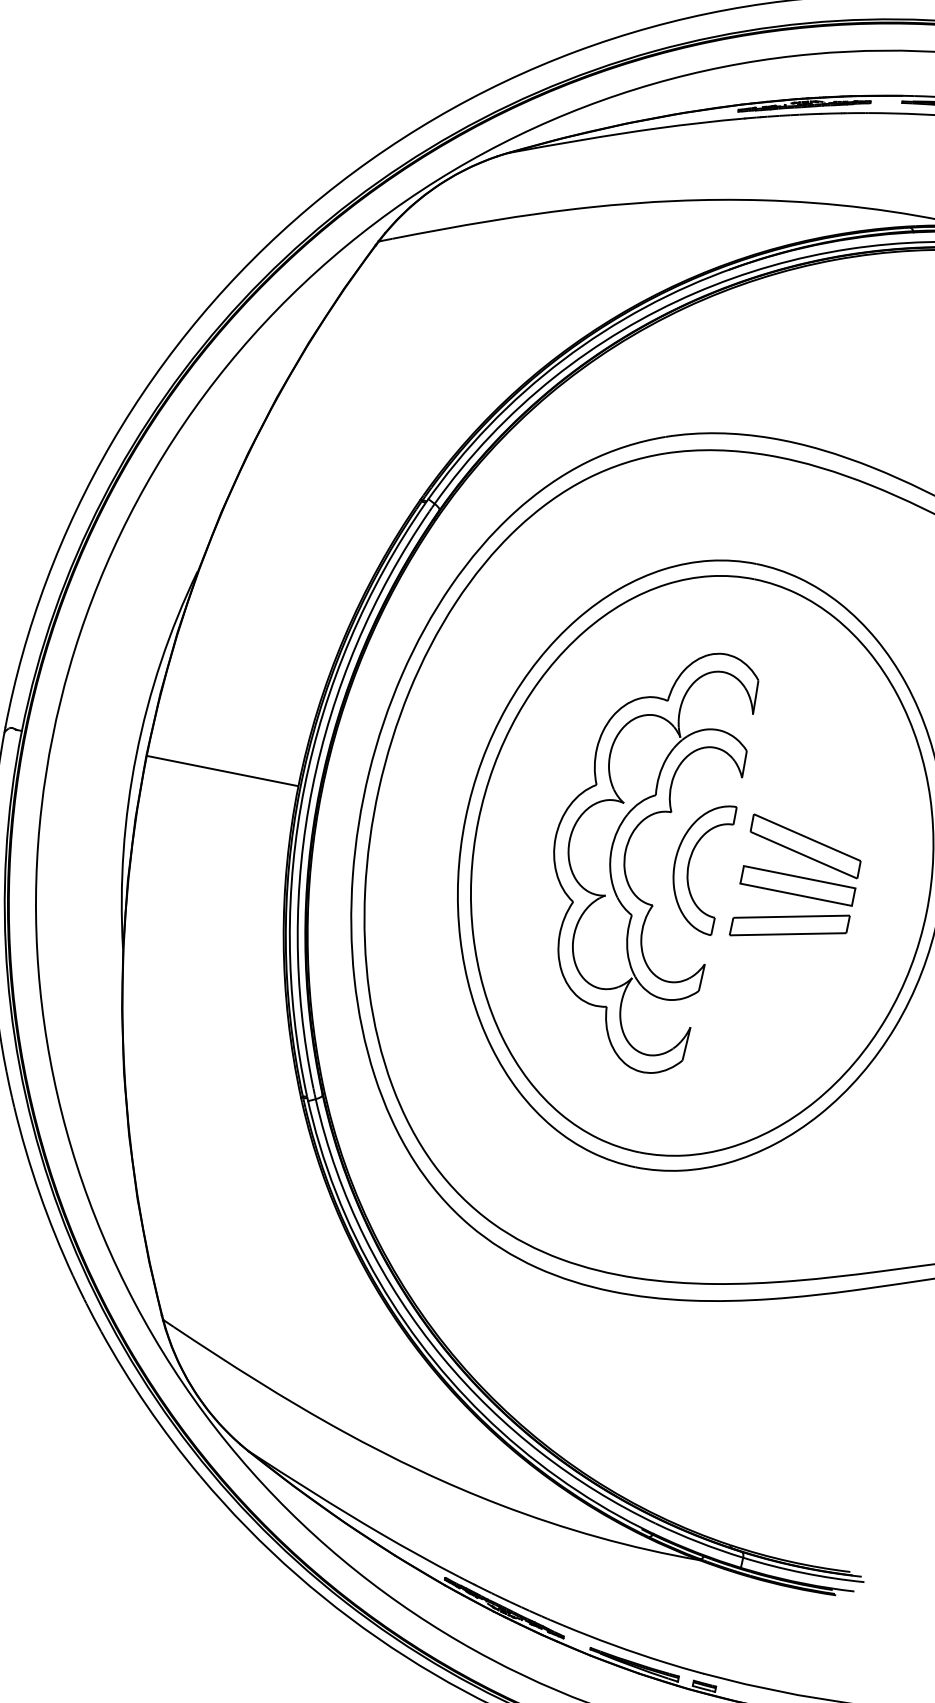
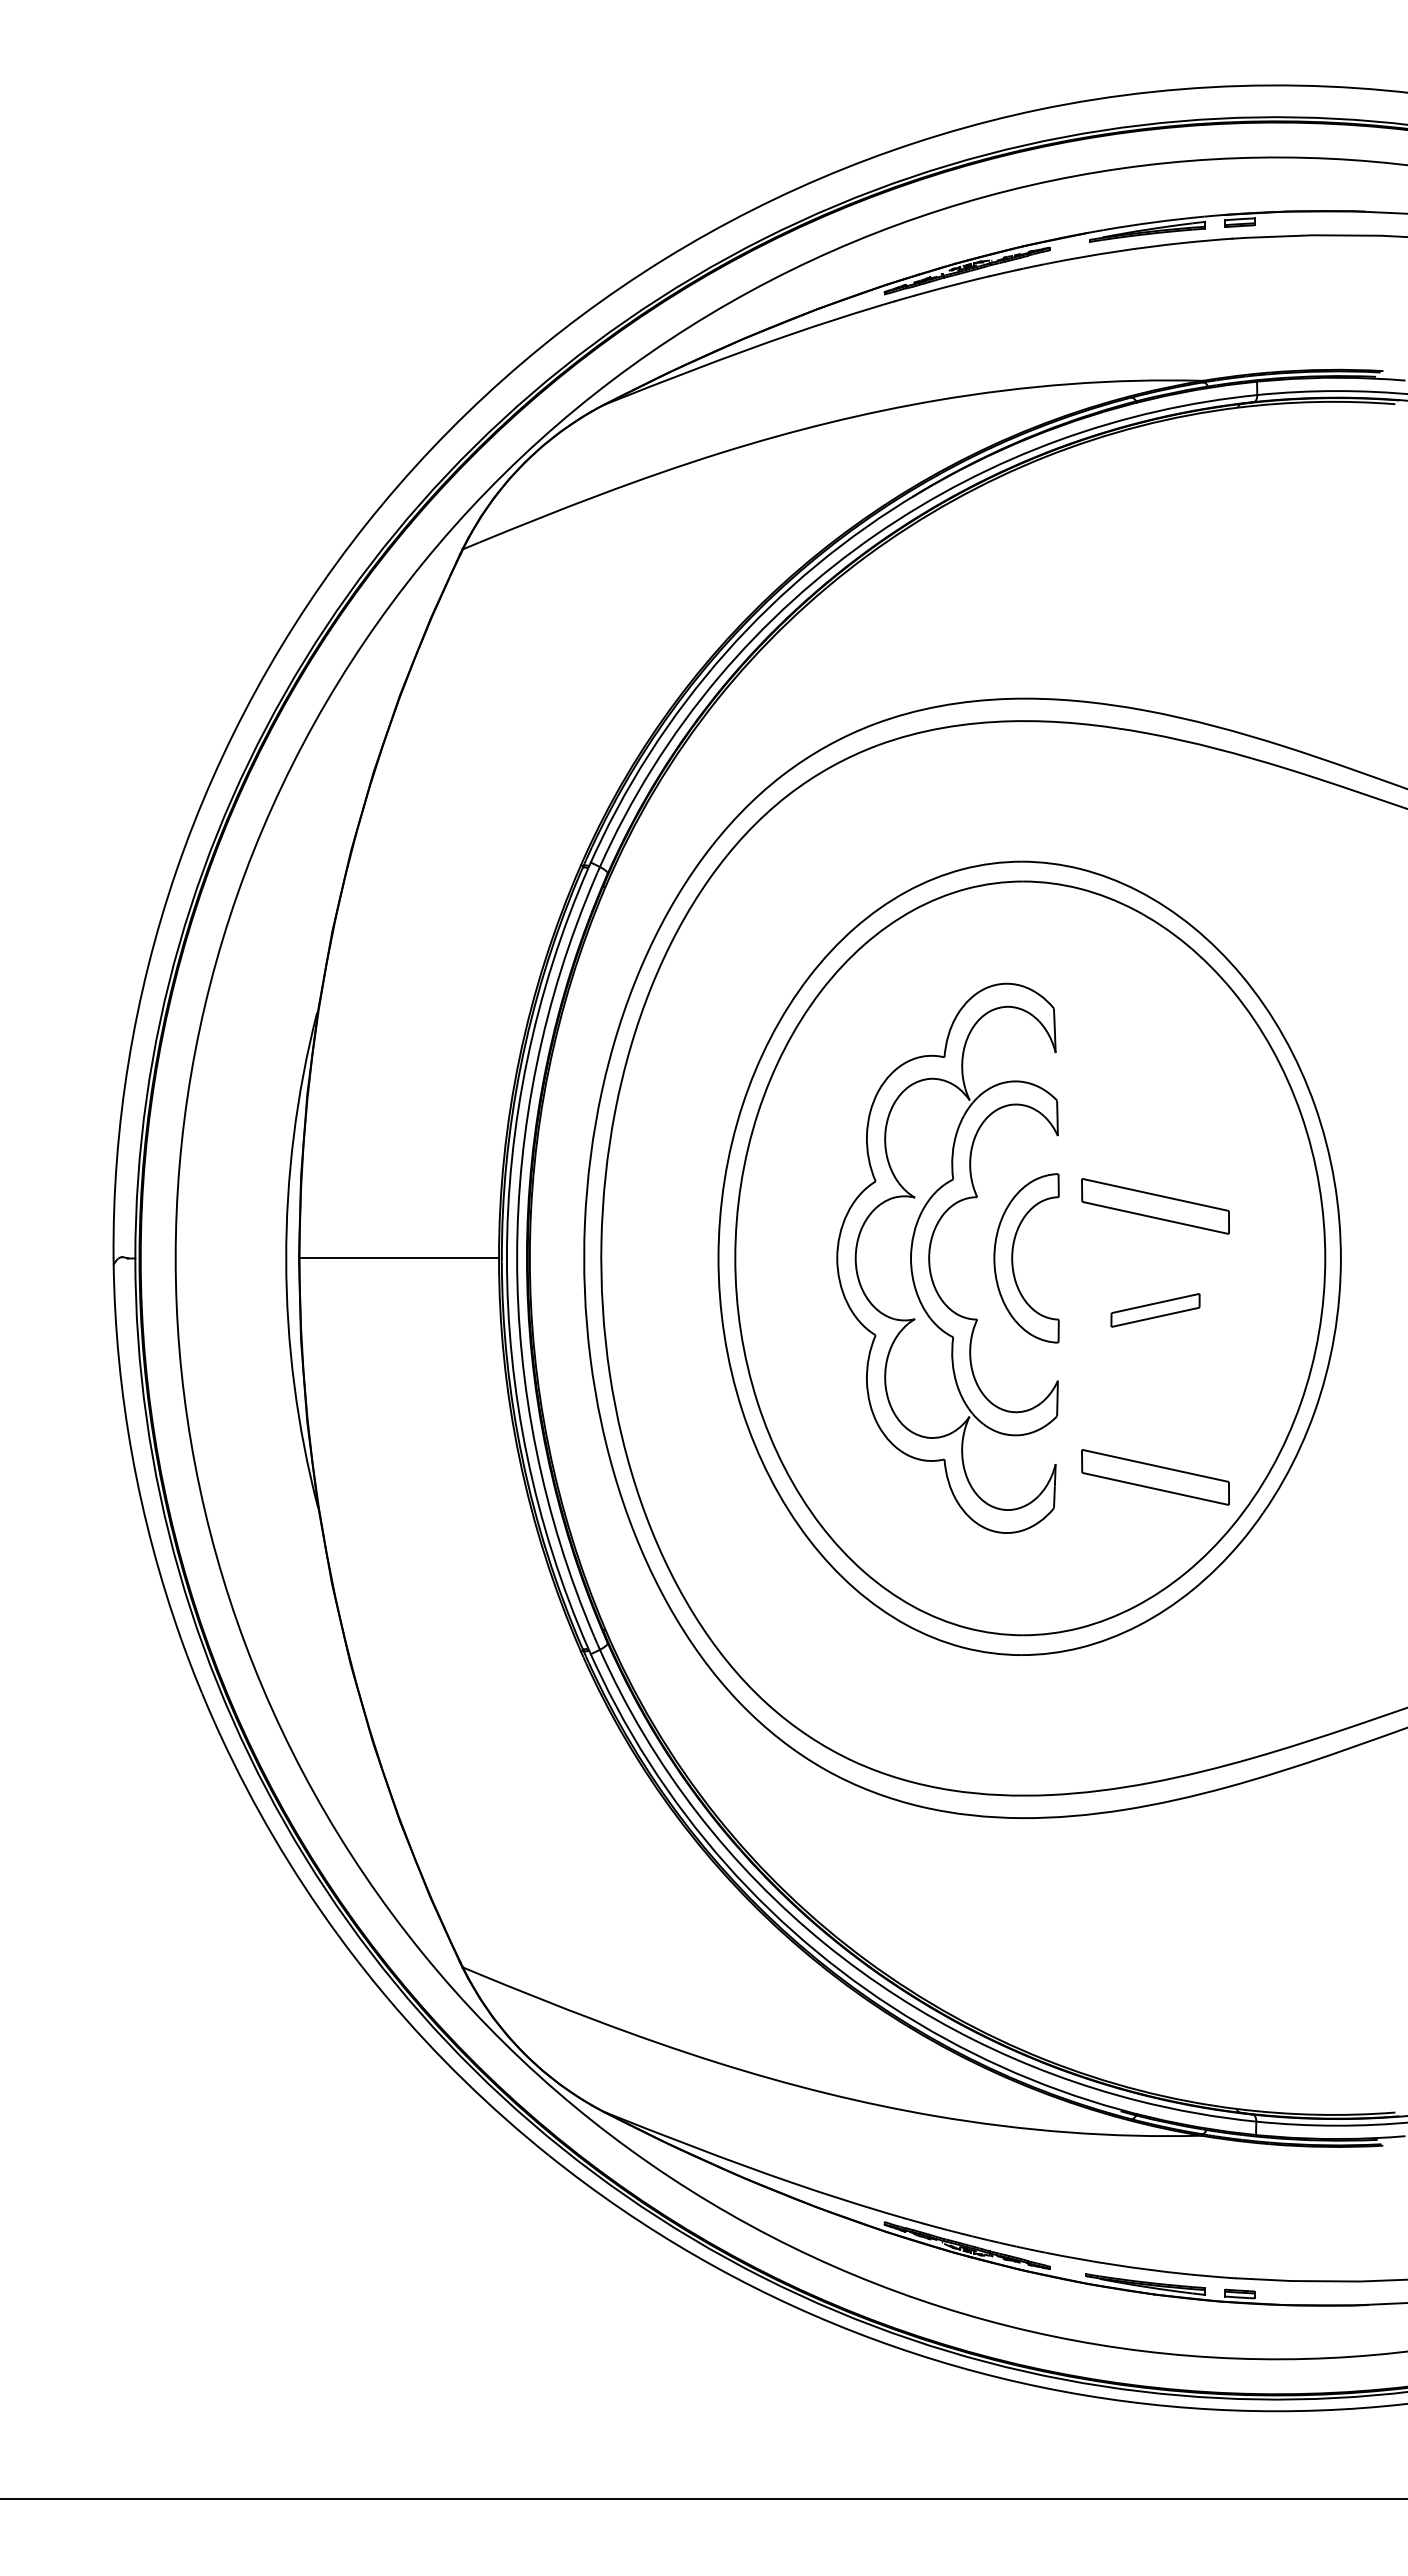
part: (797, 886) -> (1155, 1258), removed
part: (789, 925) -> (1155, 1310), size x0.6
part: (764, 1052) -> (1155, 1477), added

